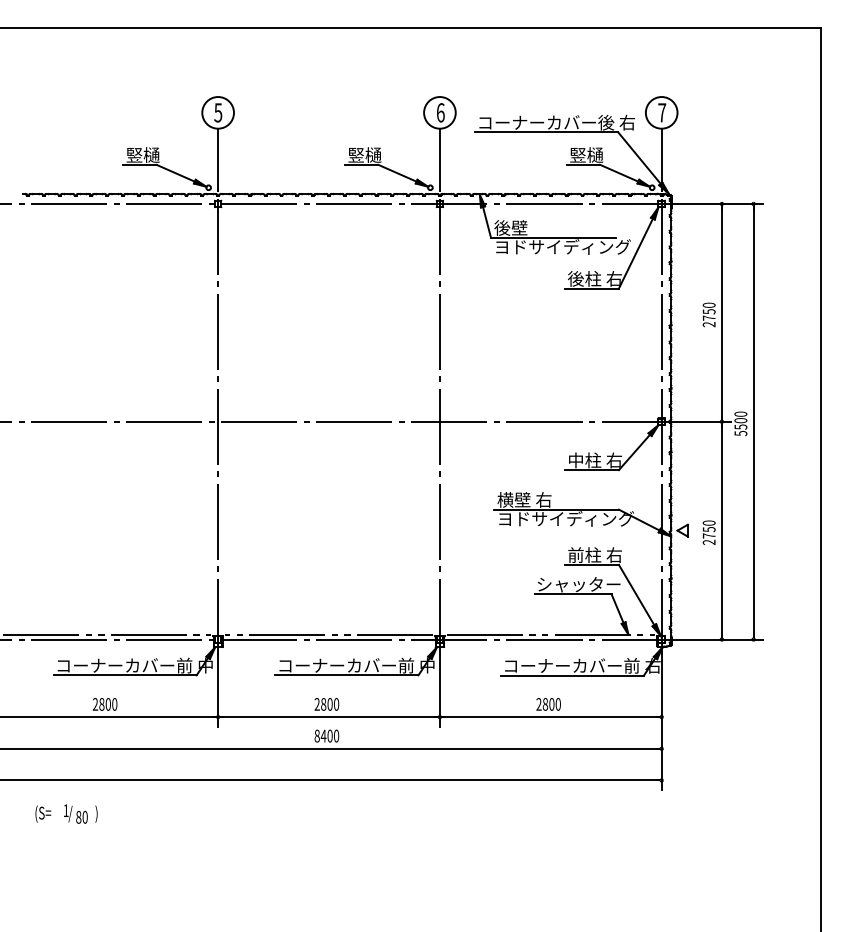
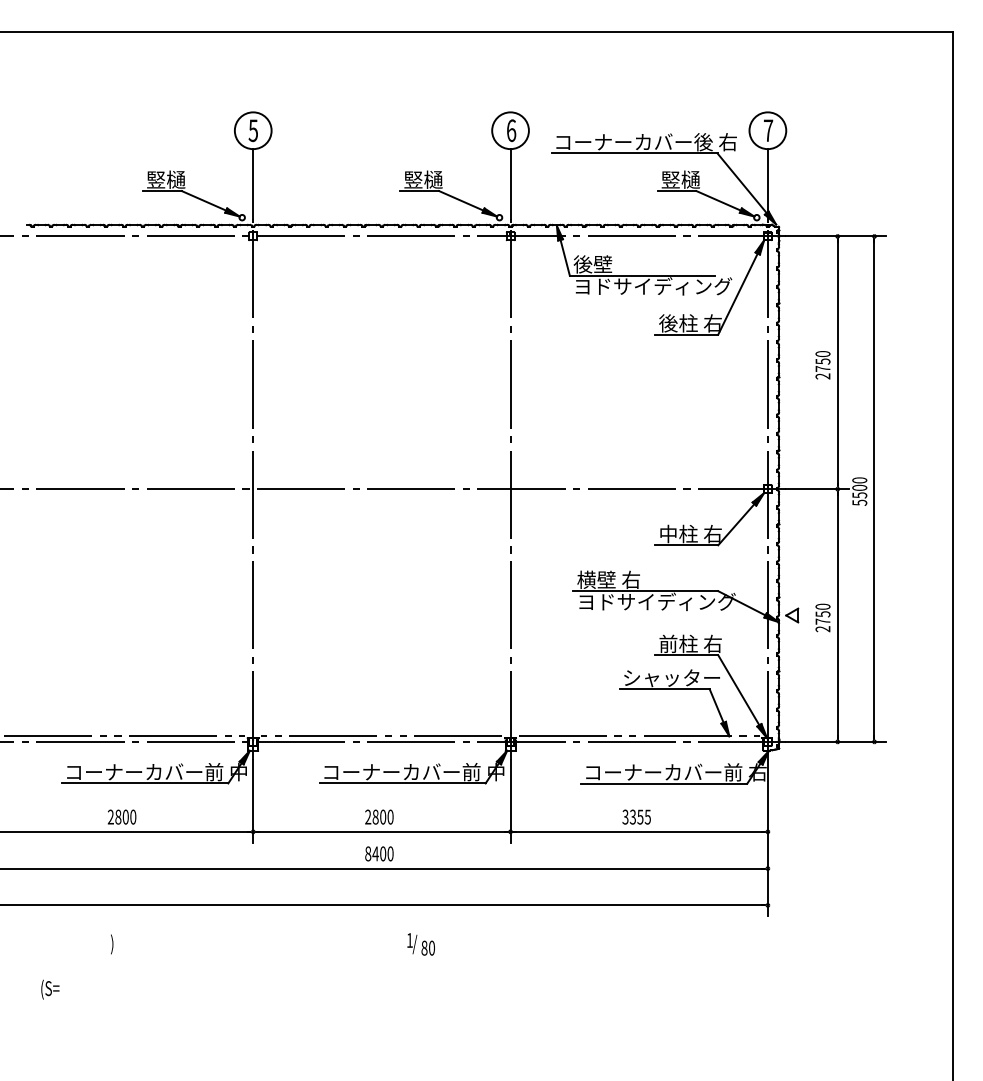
text: (548, 704) -> (636, 817), 2800 -> 3355
text: (43, 813) -> (50, 988), moved
text: (75, 813) -> (420, 943), moved

